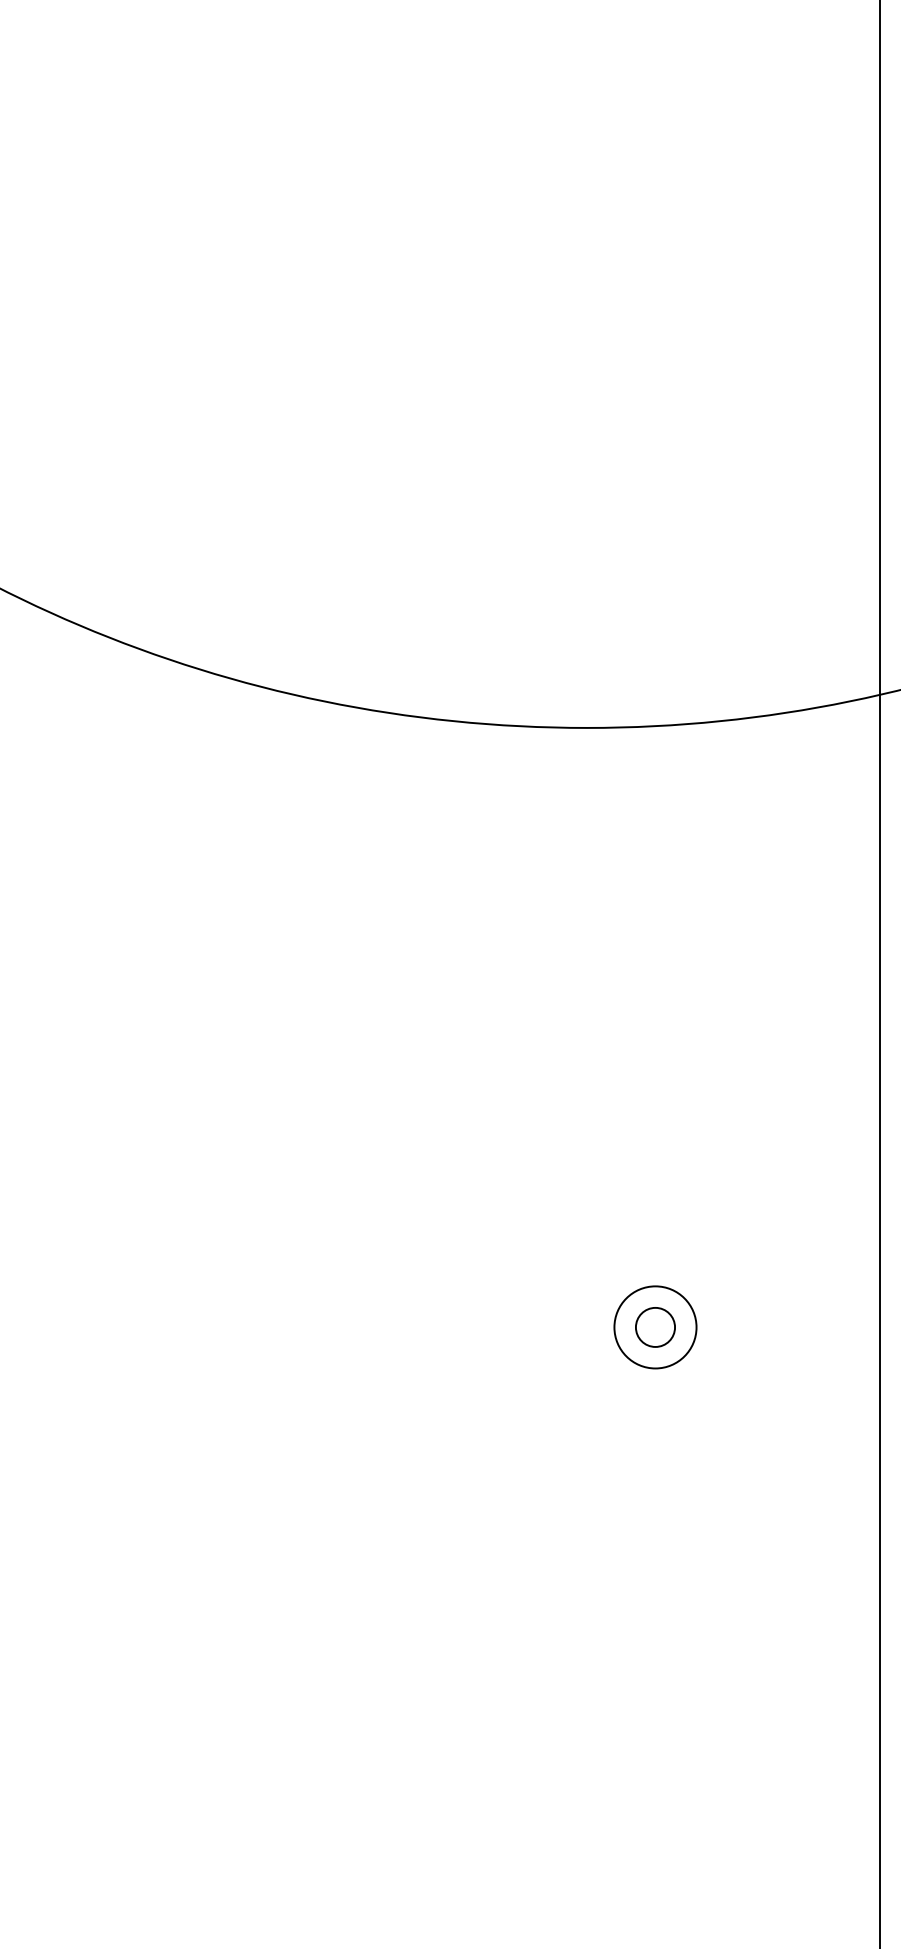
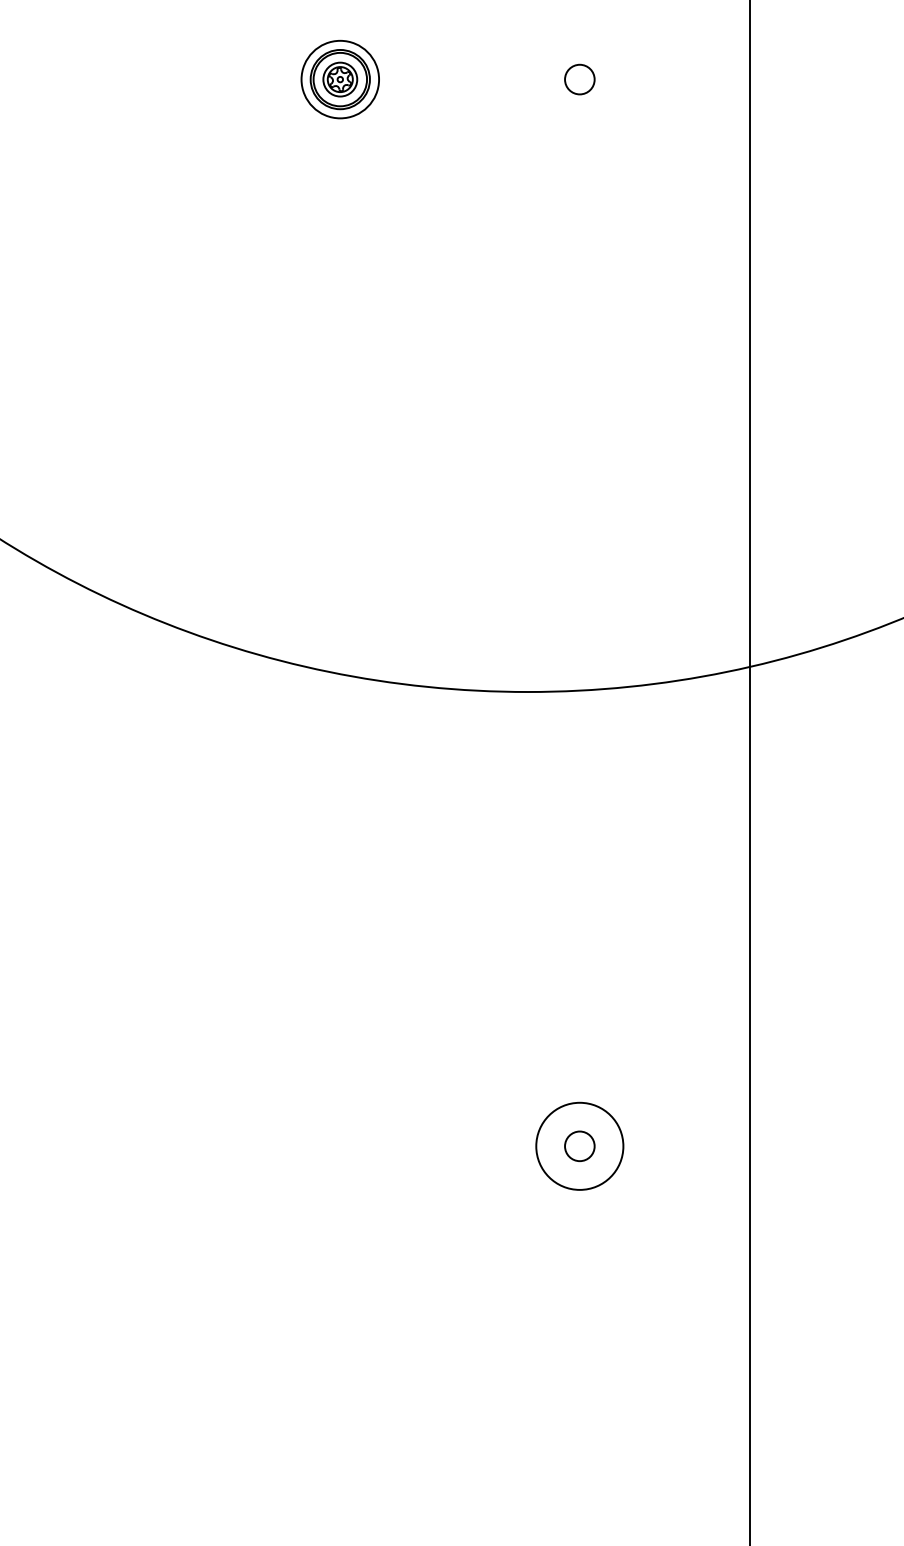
circle: (655, 1327) -> (579, 1146), size x1.4

